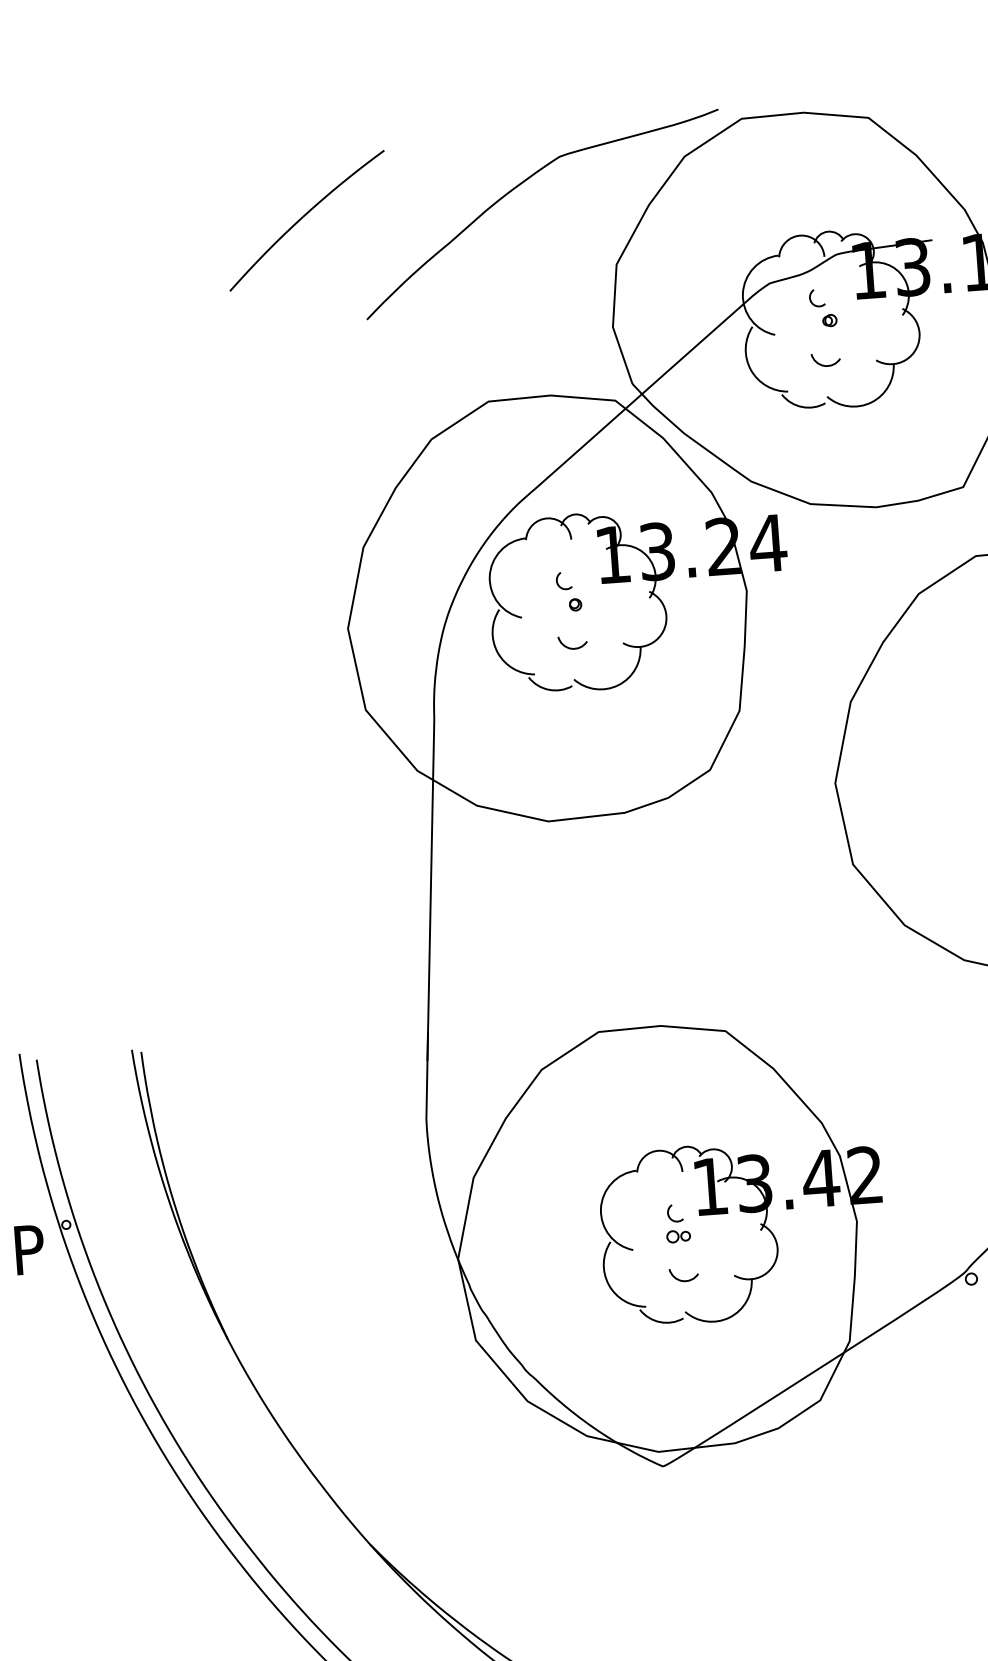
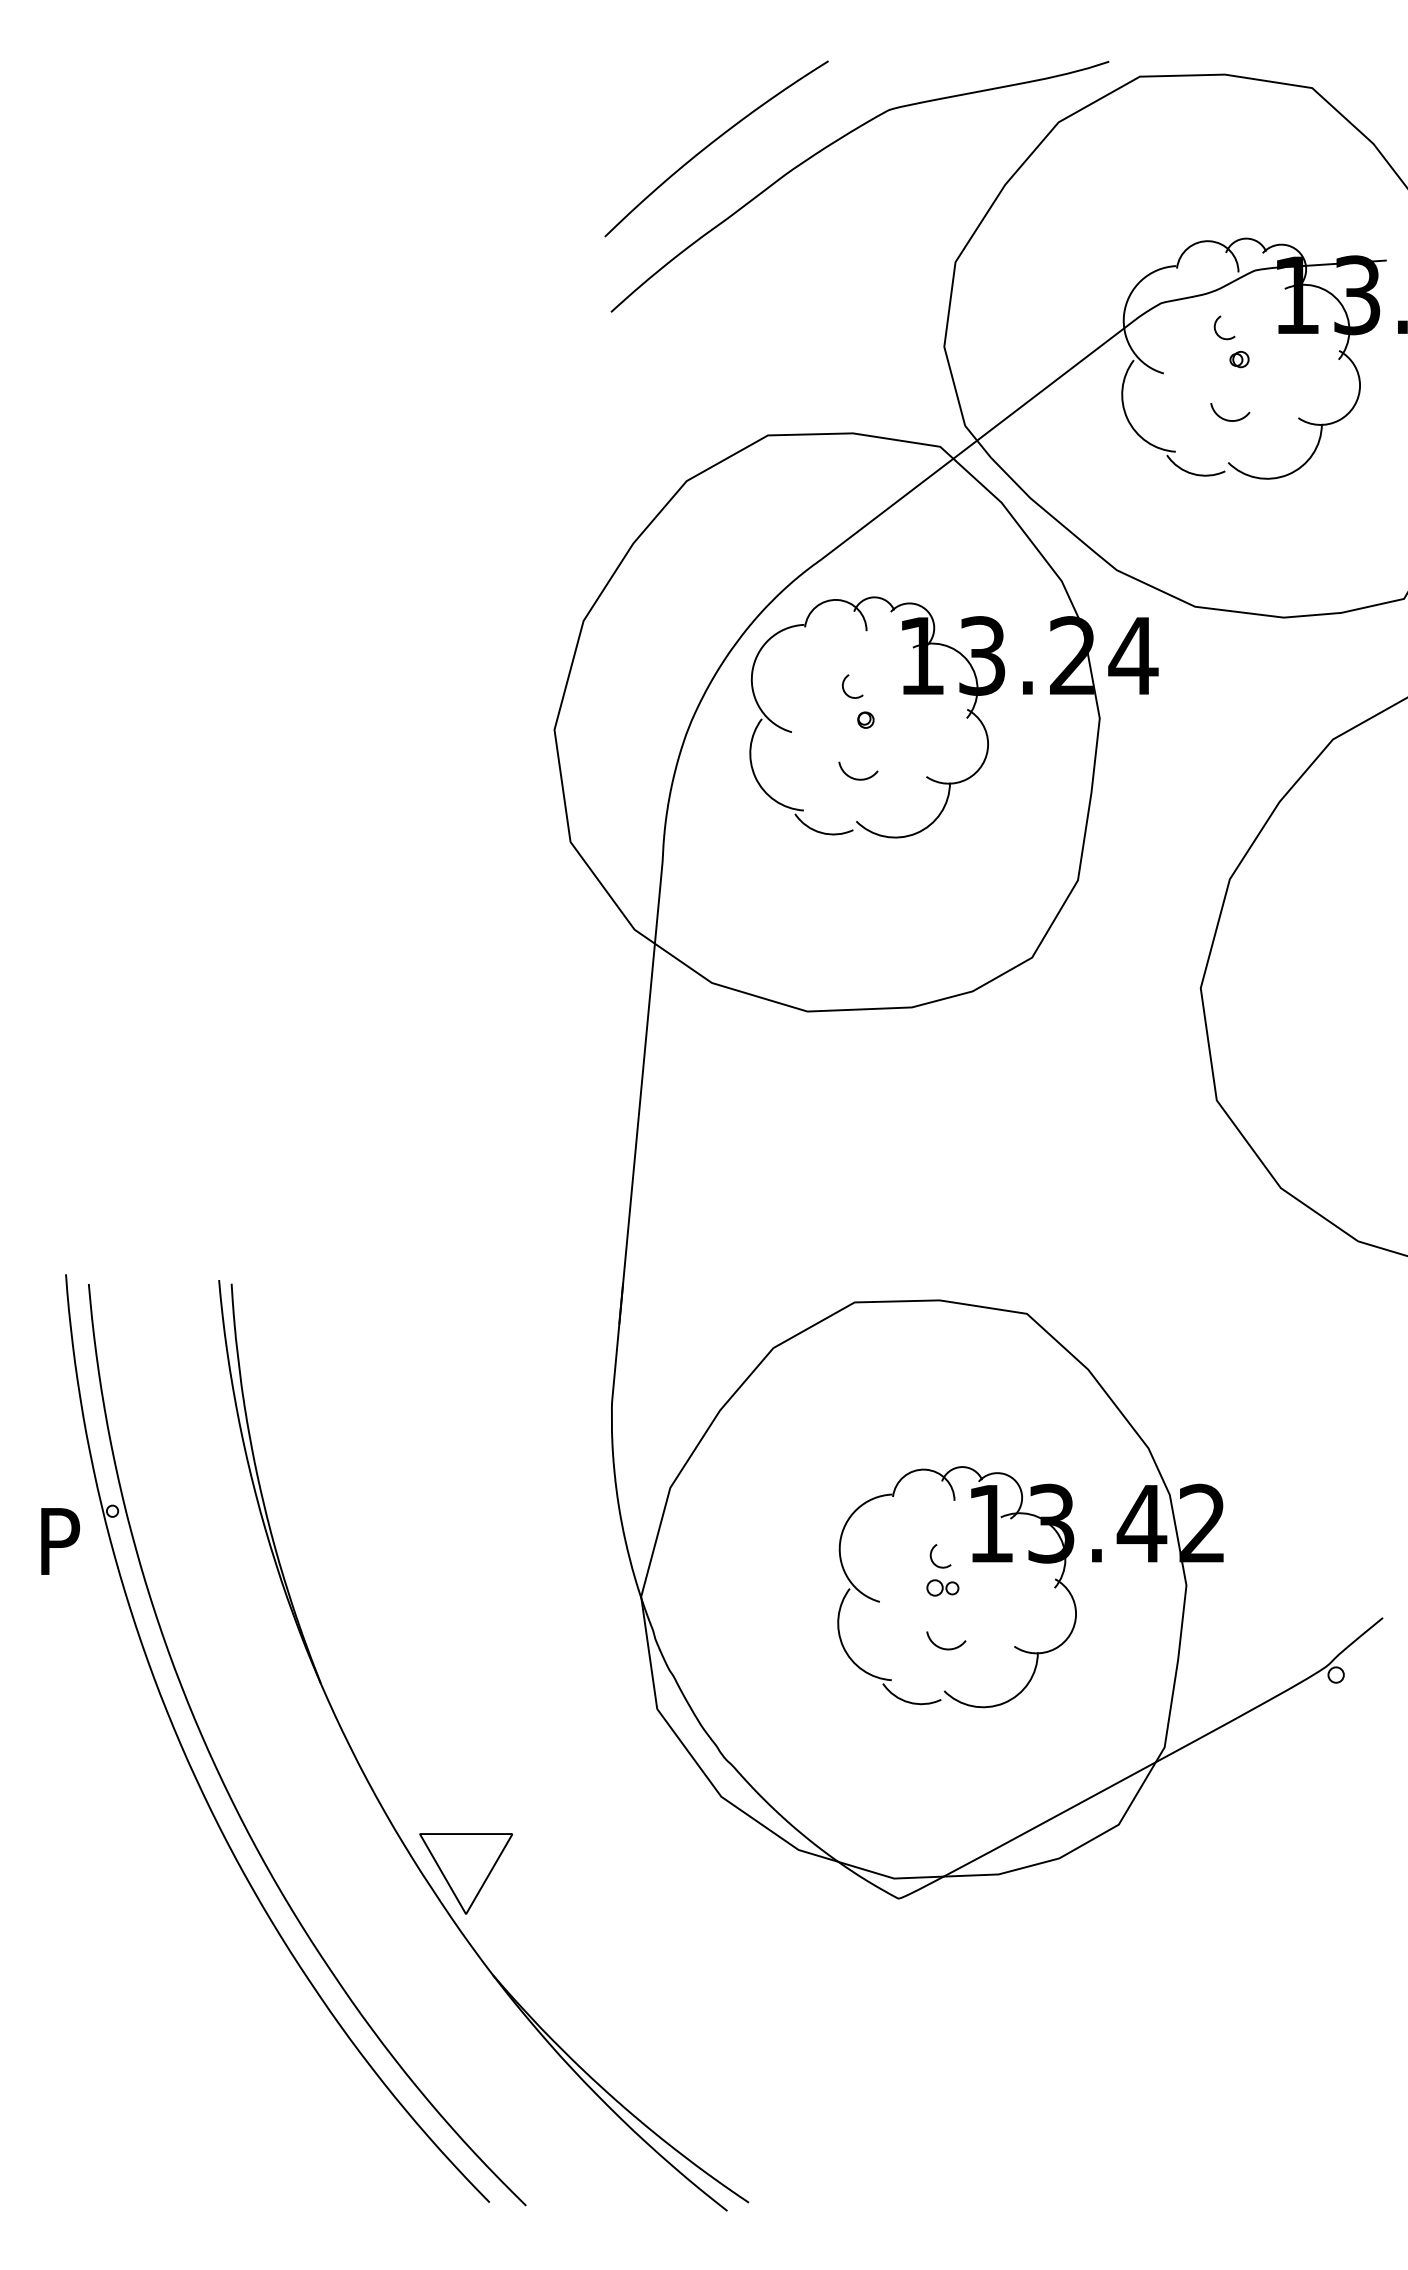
curve: (305, 216) -> (714, 142), moved
part: (345, 1471) -> (466, 1873), added

